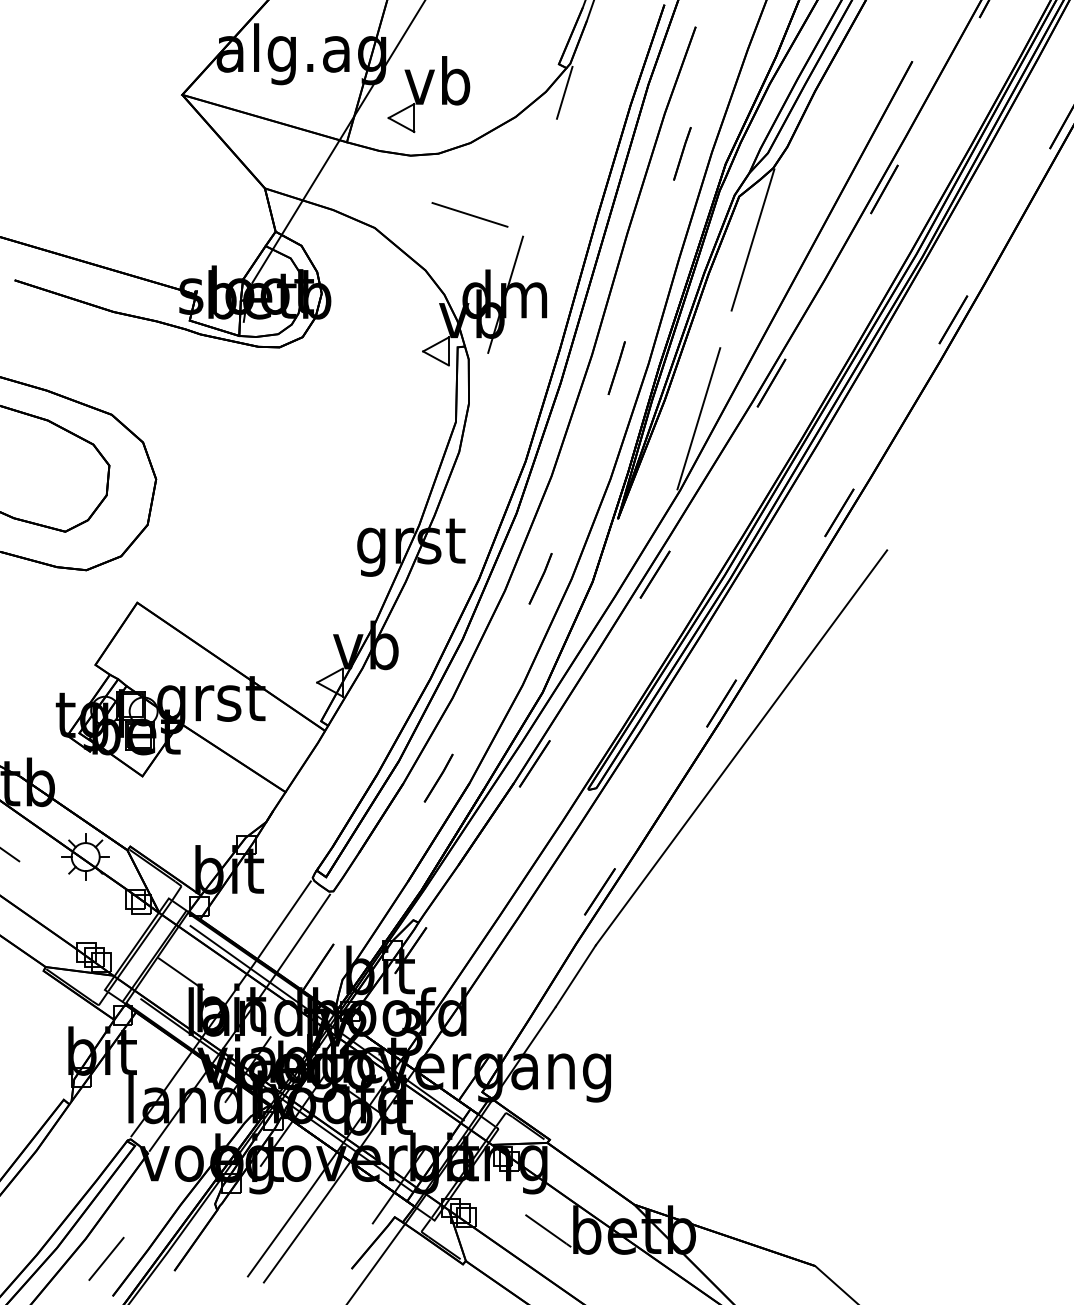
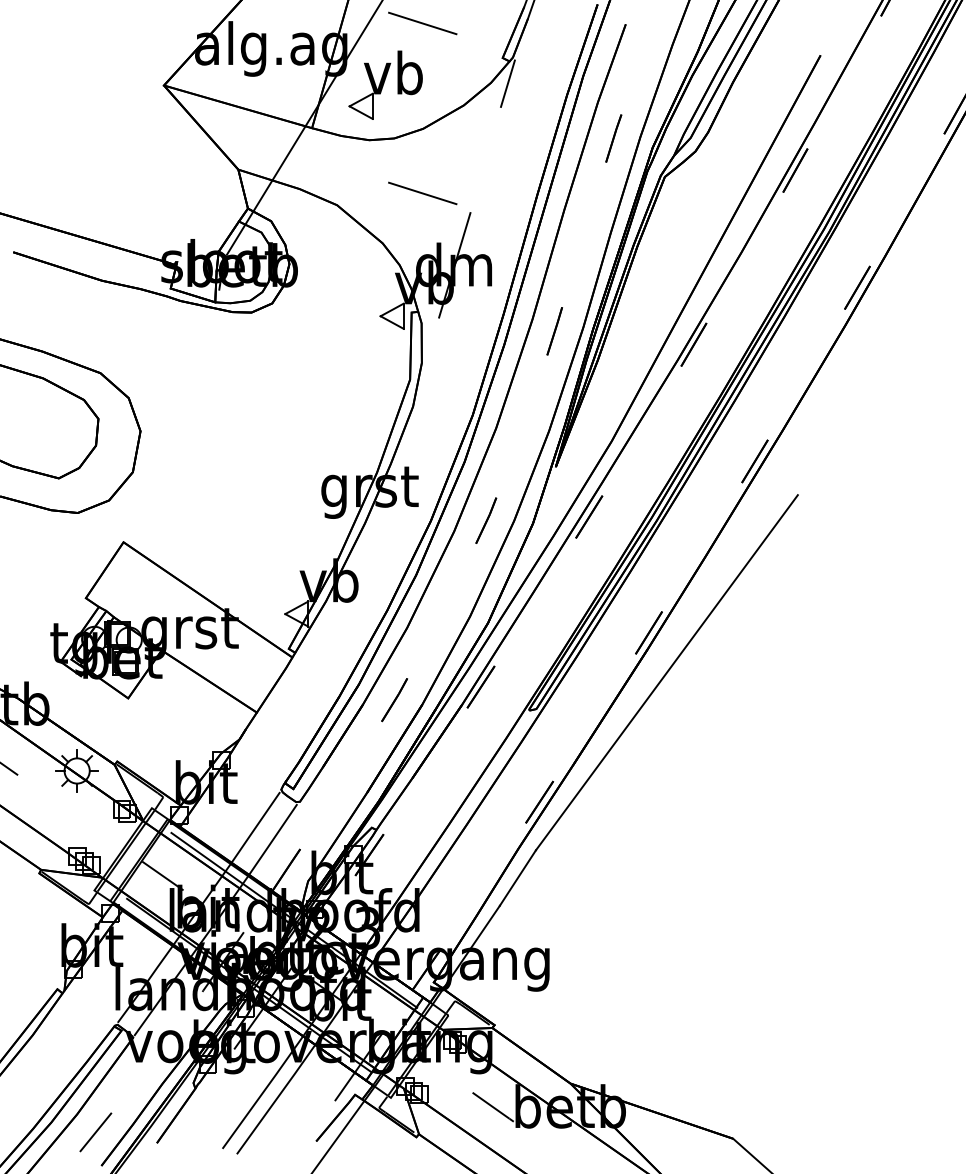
line: (469, 25) -> (422, 23), added
line: (724, 331) -> (651, 298), removed

